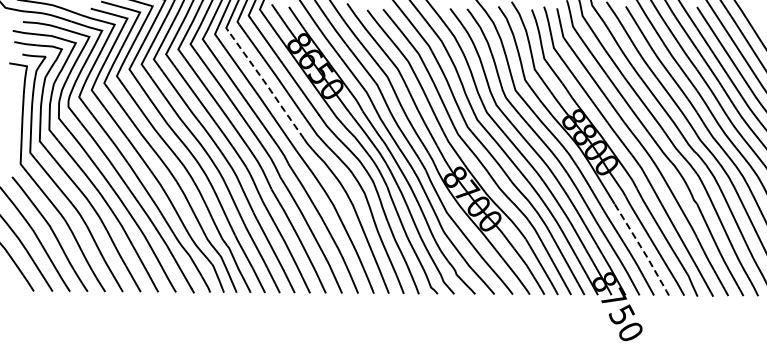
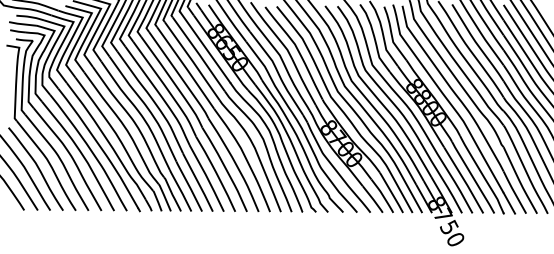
line: (267, 85) -> (193, 61), dashed -> solid
line: (643, 250) -> (464, 180), dashed -> solid

